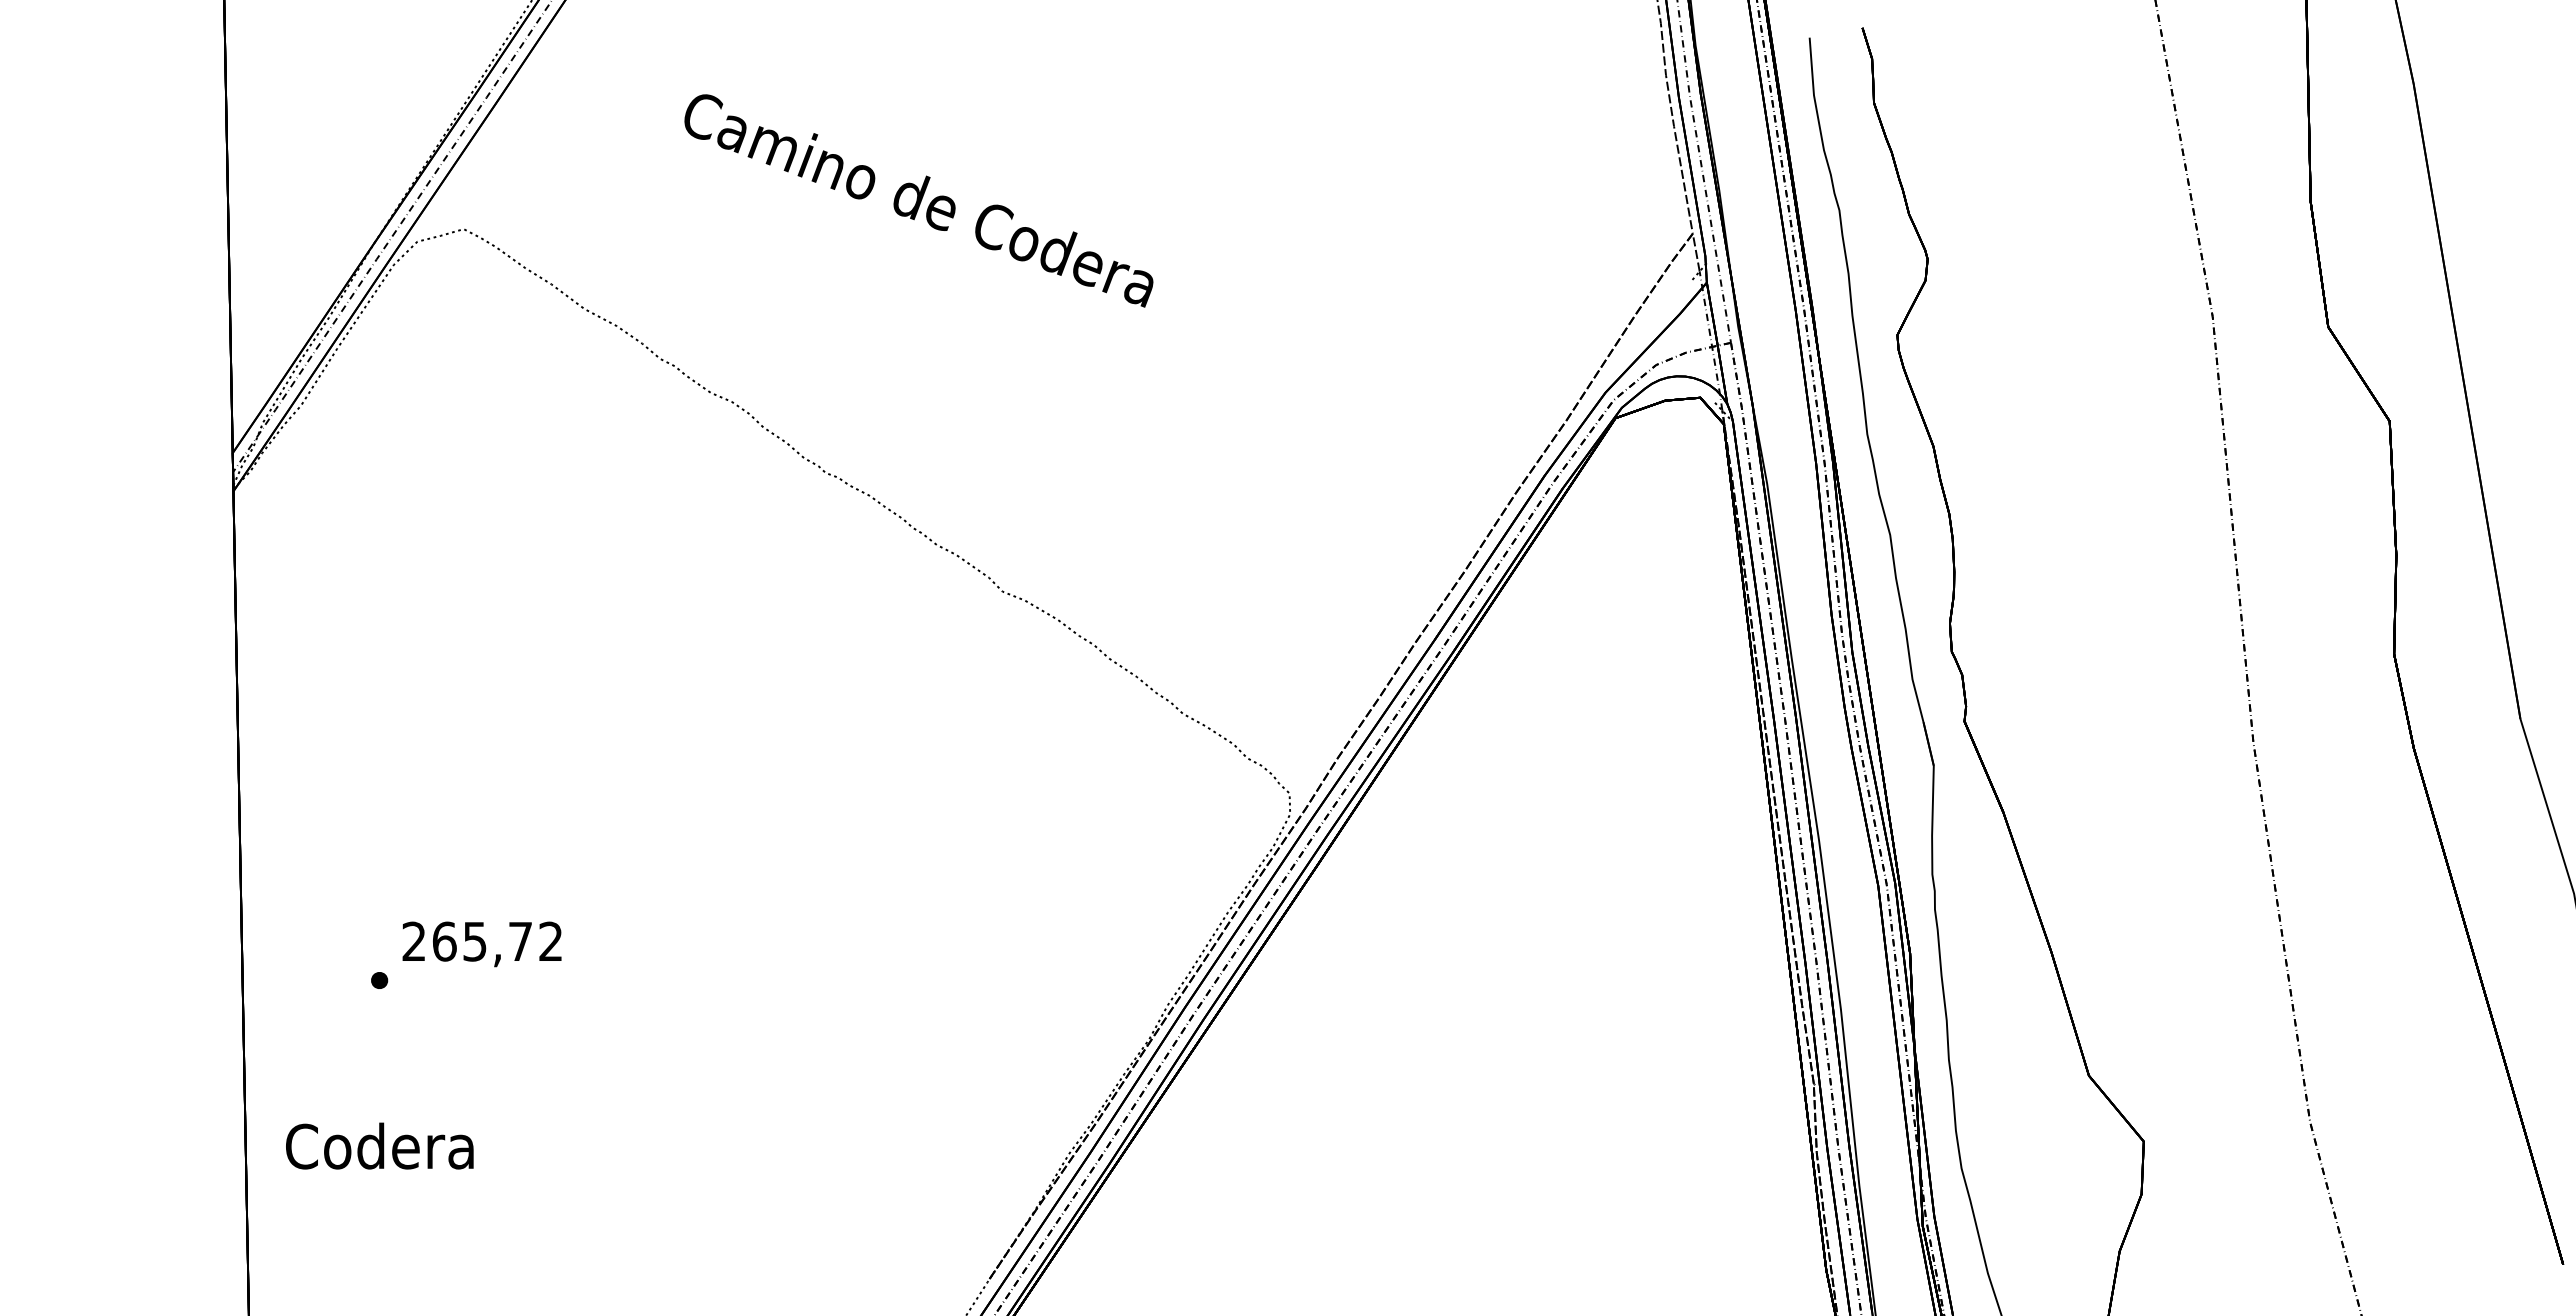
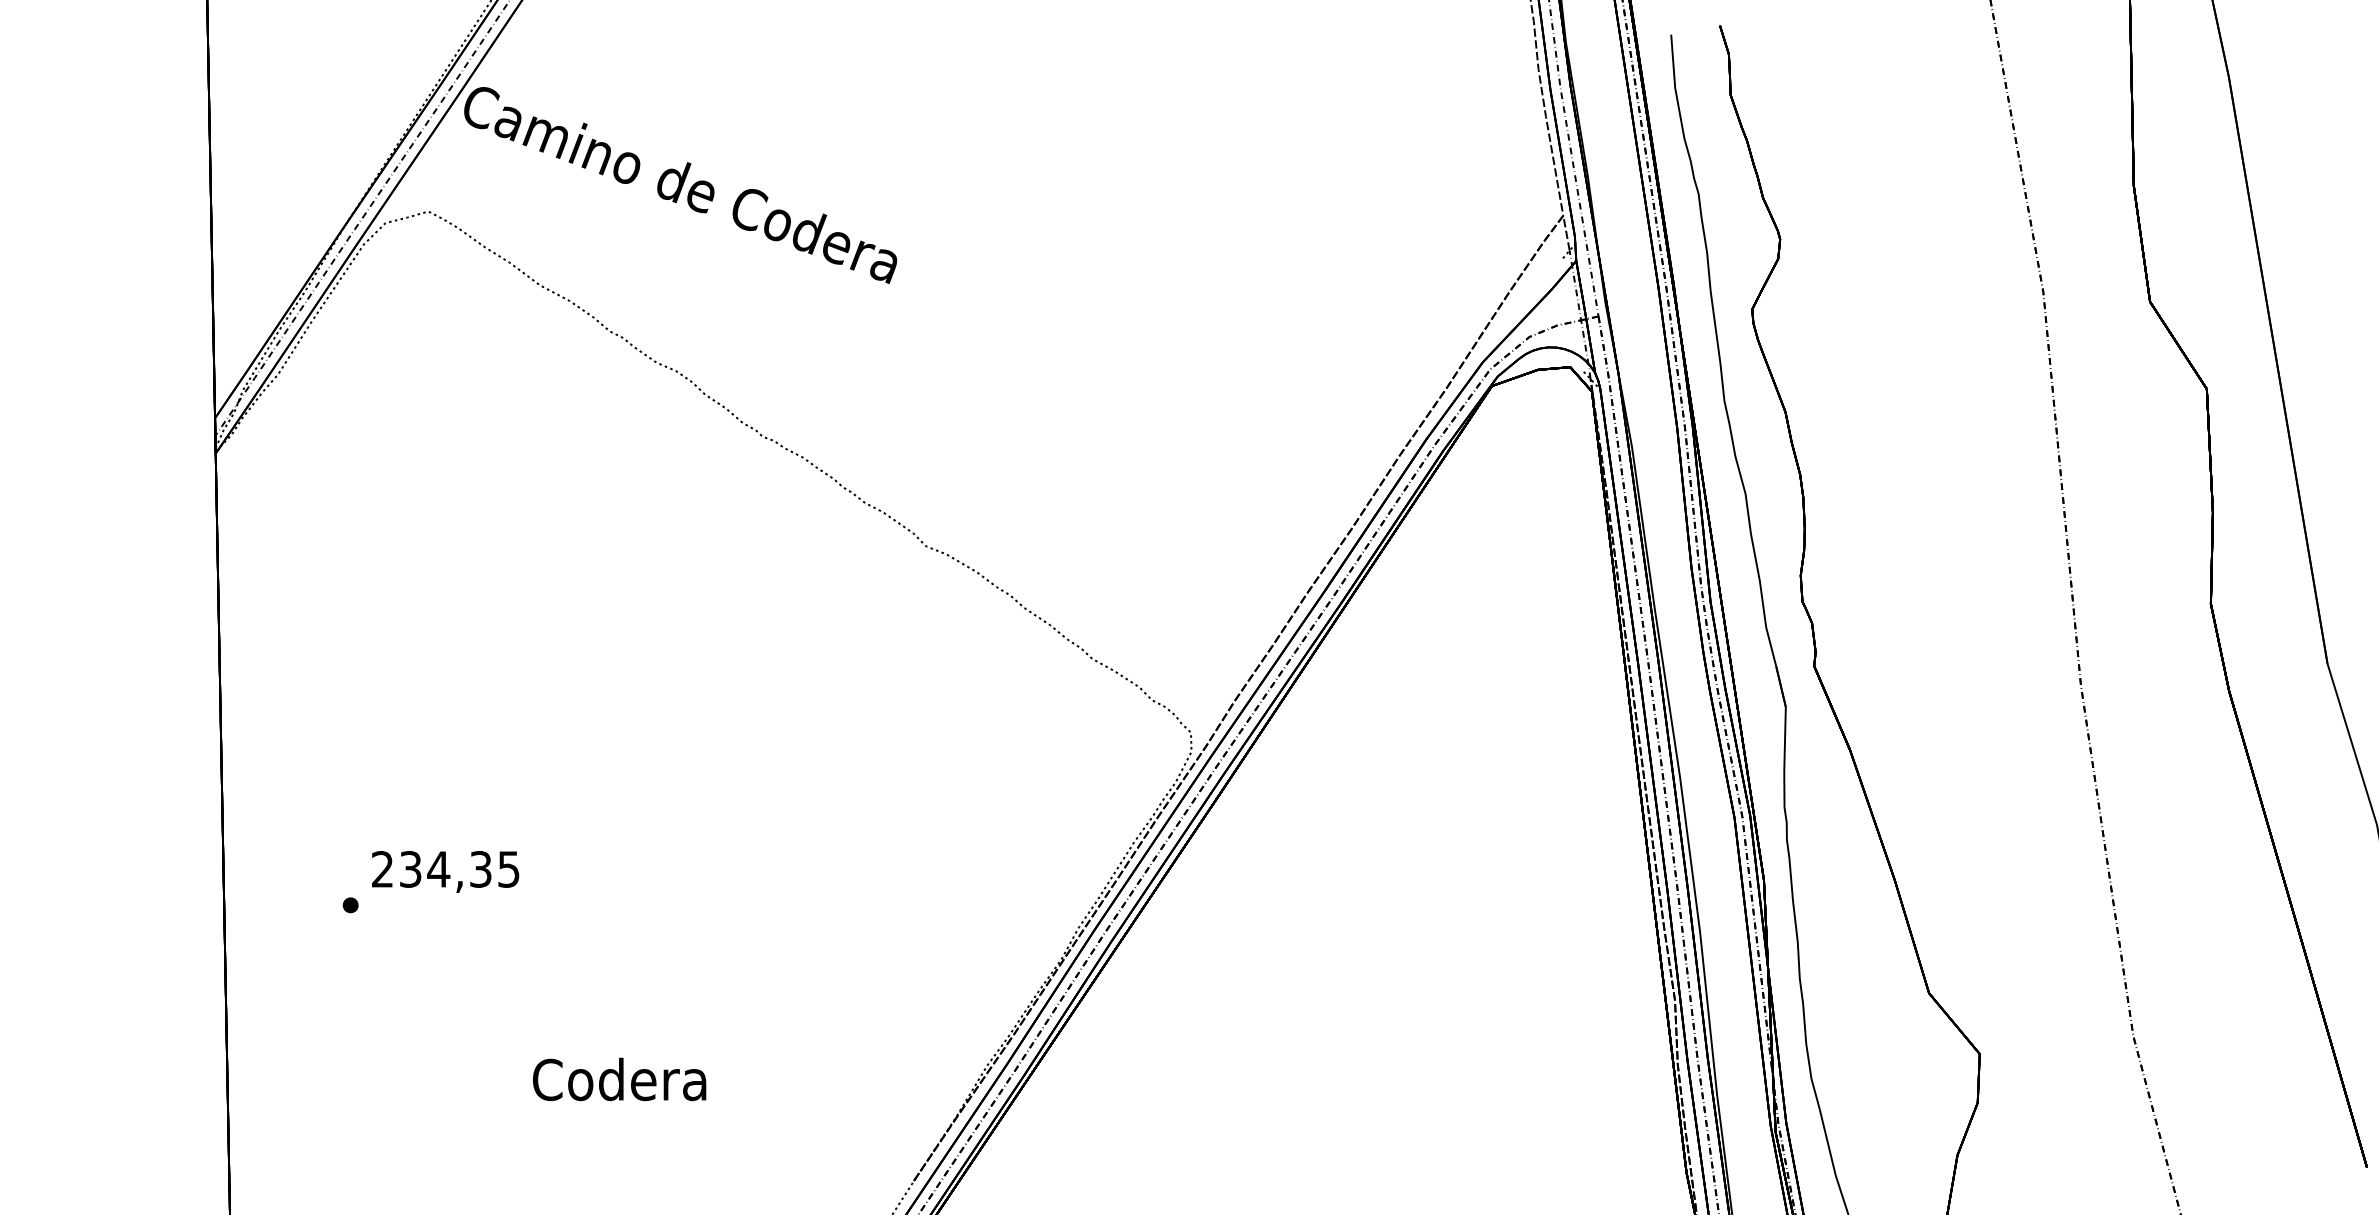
text: (918, 200) -> (680, 185), moved
text: (497, 941) -> (459, 869), 265,72 -> 234,35
text: (379, 1145) -> (619, 1078), moved

